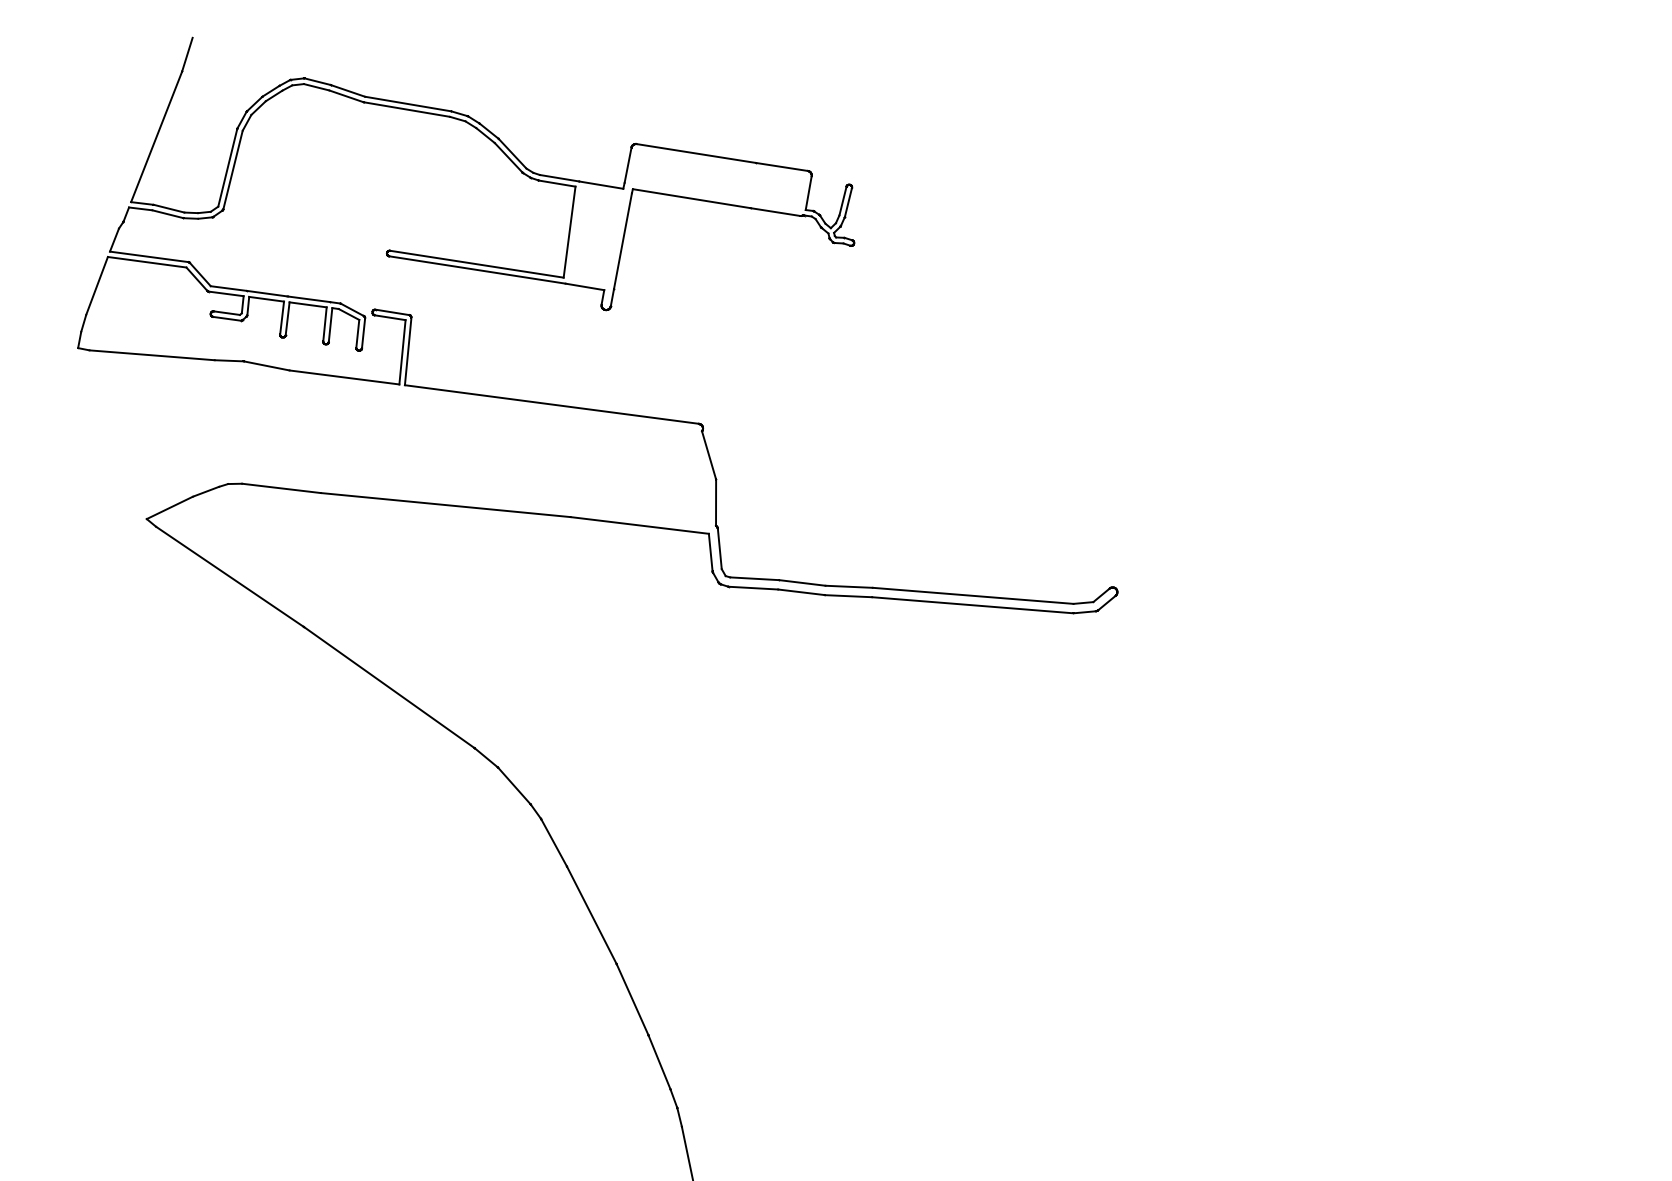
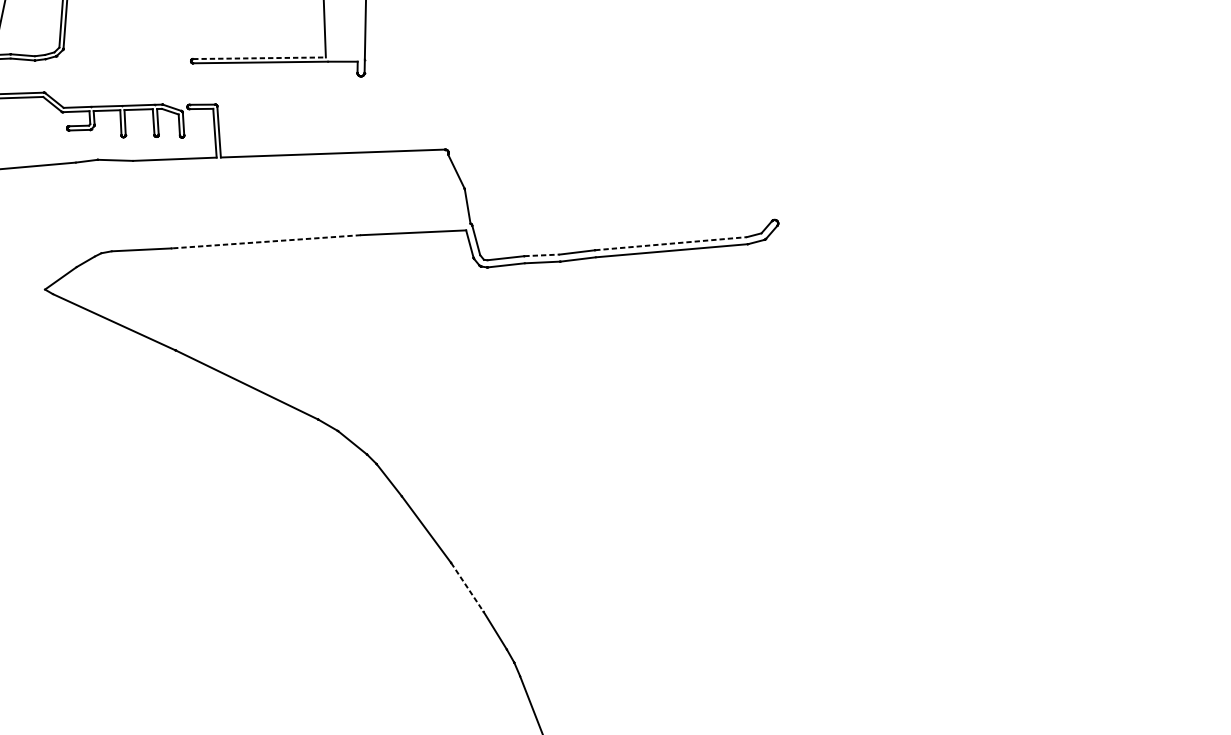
line: (476, 264) -> (259, 58), solid -> dashed
line: (445, 505) -> (266, 242), solid -> dashed
line: (802, 583) -> (542, 255), solid -> dashed
line: (973, 595) -> (671, 243), solid -> dashed
line: (632, 999) -> (467, 587), solid -> dashed

